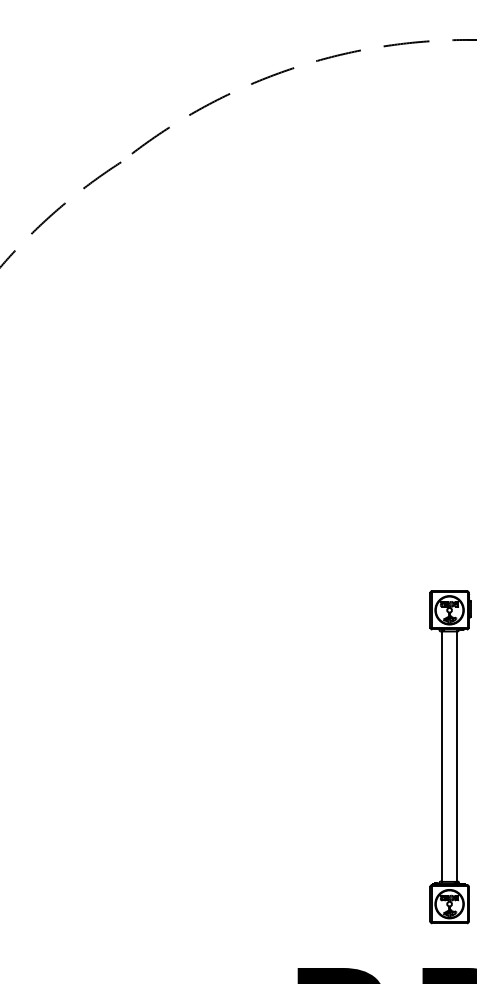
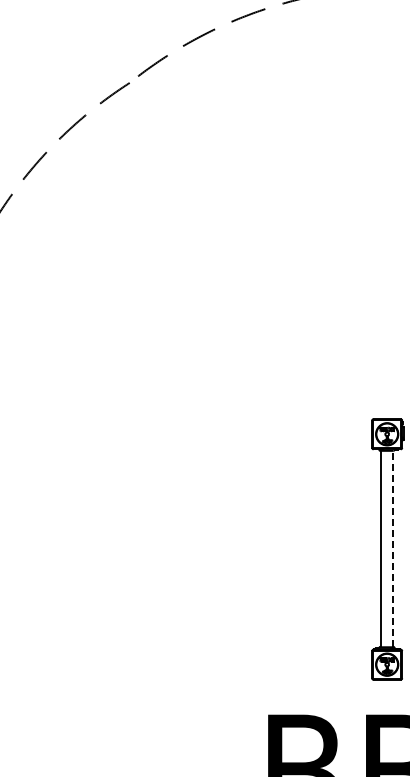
line: (456, 755) -> (392, 548), solid -> dashed

